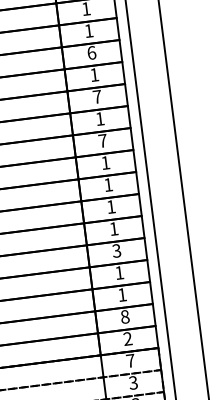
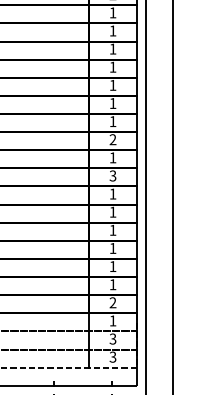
text: (91, 52) -> (112, 66), 6 -> 1
text: (96, 97) -> (112, 103), 7 -> 1
text: (102, 140) -> (112, 139), 7 -> 2
text: (107, 184) -> (112, 175), 1 -> 3
text: (116, 249) -> (112, 229), 3 -> 1
text: (124, 316) -> (112, 284), 8 -> 1
text: (129, 360) -> (112, 320), 7 -> 1

